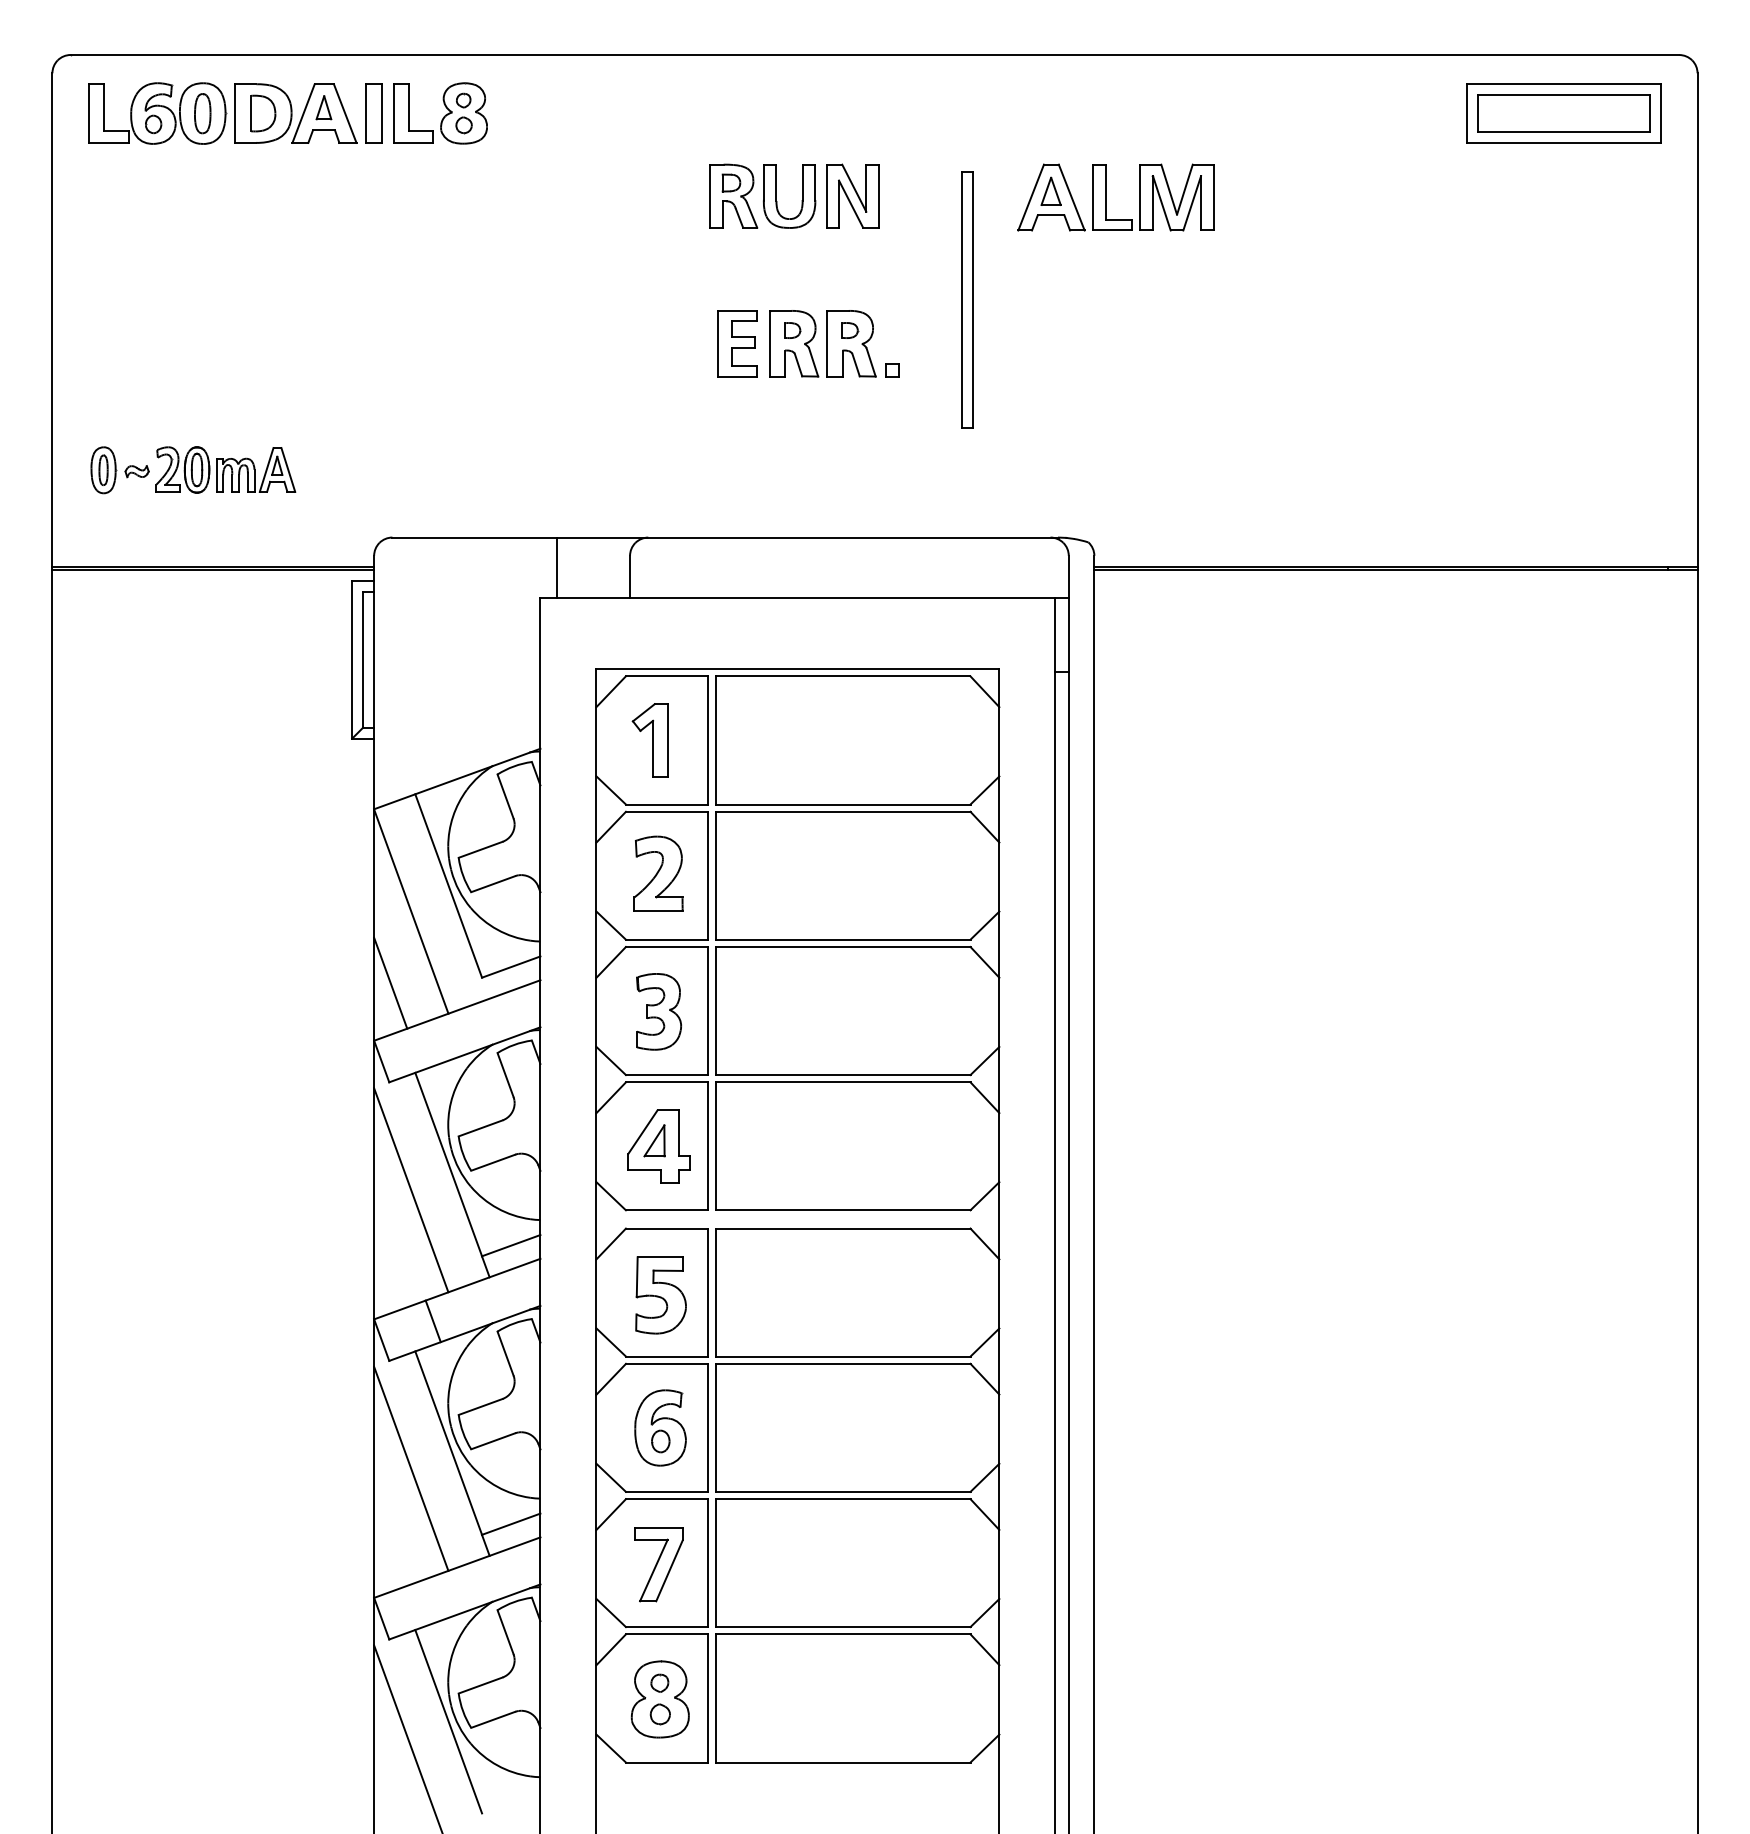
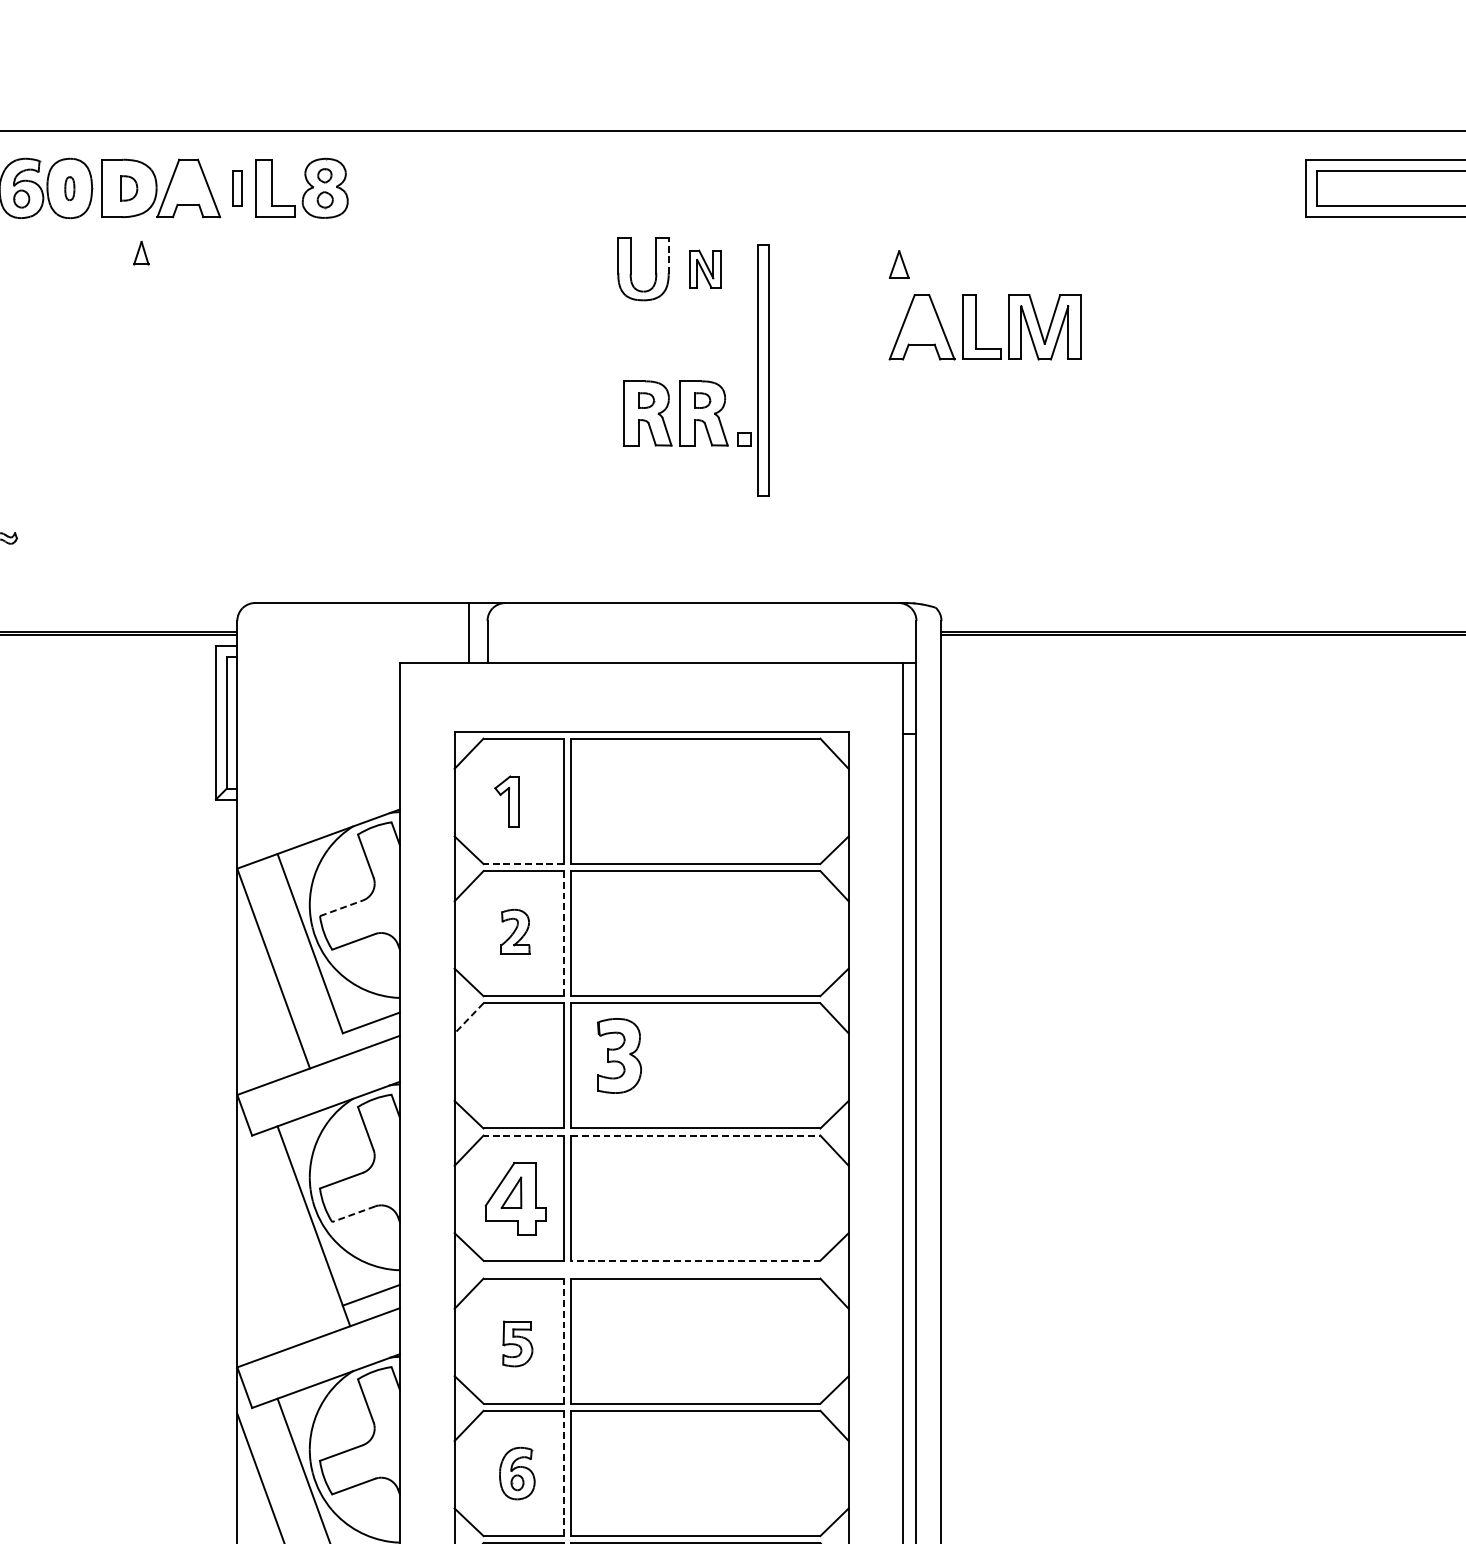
part: (323, 107) -> (140, 252), moved
part: (202, 113) -> (69, 188), size x0.6
part: (263, 113) -> (129, 188), size x0.7
part: (373, 113) -> (236, 188), size x0.6
line: (815, 182) -> (668, 255), solid -> dashed
part: (733, 195) -> (588, 268), removed
part: (852, 195) -> (705, 268), size x0.6
part: (1106, 197) -> (975, 327), moved
part: (967, 299) -> (763, 370), moved
part: (737, 343) -> (592, 413), removed
part: (225, 469) -> (92, 536), removed
line: (556, 567) -> (468, 632), moved
part: (649, 740) -> (506, 801), size x0.7
line: (666, 804) -> (523, 863), solid -> dashed
line: (481, 849) -> (342, 907), solid -> dashed
part: (658, 873) -> (515, 931), size x0.6
line: (708, 875) -> (564, 933), solid -> dashed
line: (610, 962) -> (468, 1018), solid -> dashed
line: (390, 982) -> (253, 1038), removed
part: (658, 1011) -> (618, 1055), moved
line: (666, 1082) -> (523, 1135), solid -> dashed
line: (843, 1082) -> (696, 1135), solid -> dashed
line: (492, 1162) -> (353, 1213), solid -> dashed
line: (411, 1190) -> (273, 1241), removed
line: (842, 1210) -> (695, 1260), solid -> dashed
line: (708, 1292) -> (564, 1341), solid -> dashed
part: (660, 1295) -> (517, 1344), size x0.6
line: (432, 1321) -> (294, 1369), removed
part: (660, 1427) -> (517, 1473), size x0.7
line: (708, 1428) -> (564, 1474), solid -> dashed

